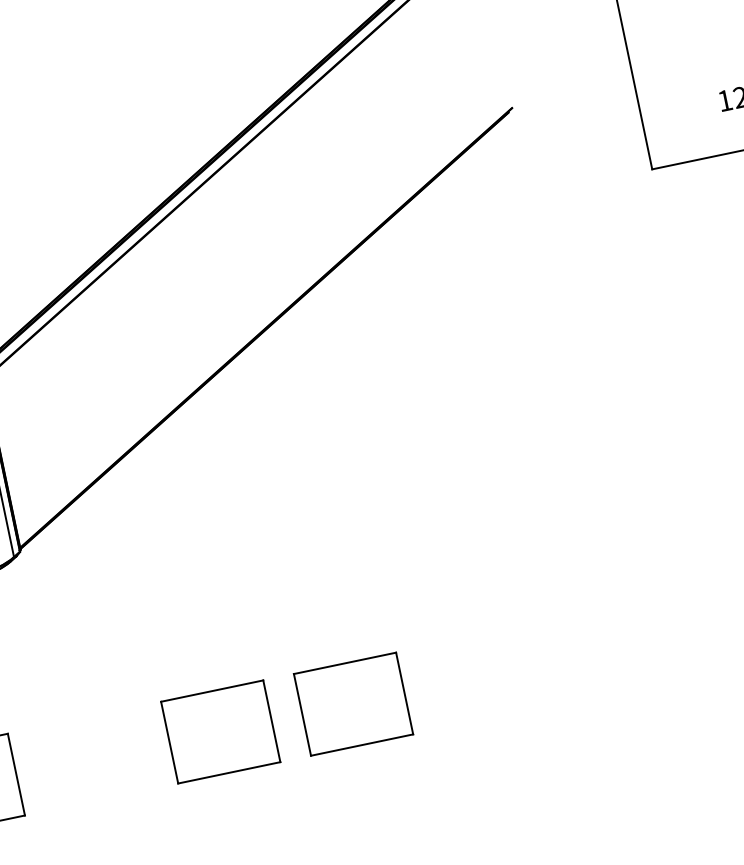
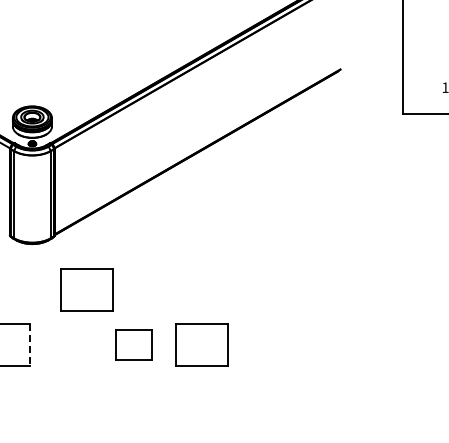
part: (104, 642) -> (86, 289), added
part: (219, 731) -> (133, 344), size x0.7
line: (16, 775) -> (29, 345), solid -> dashed

